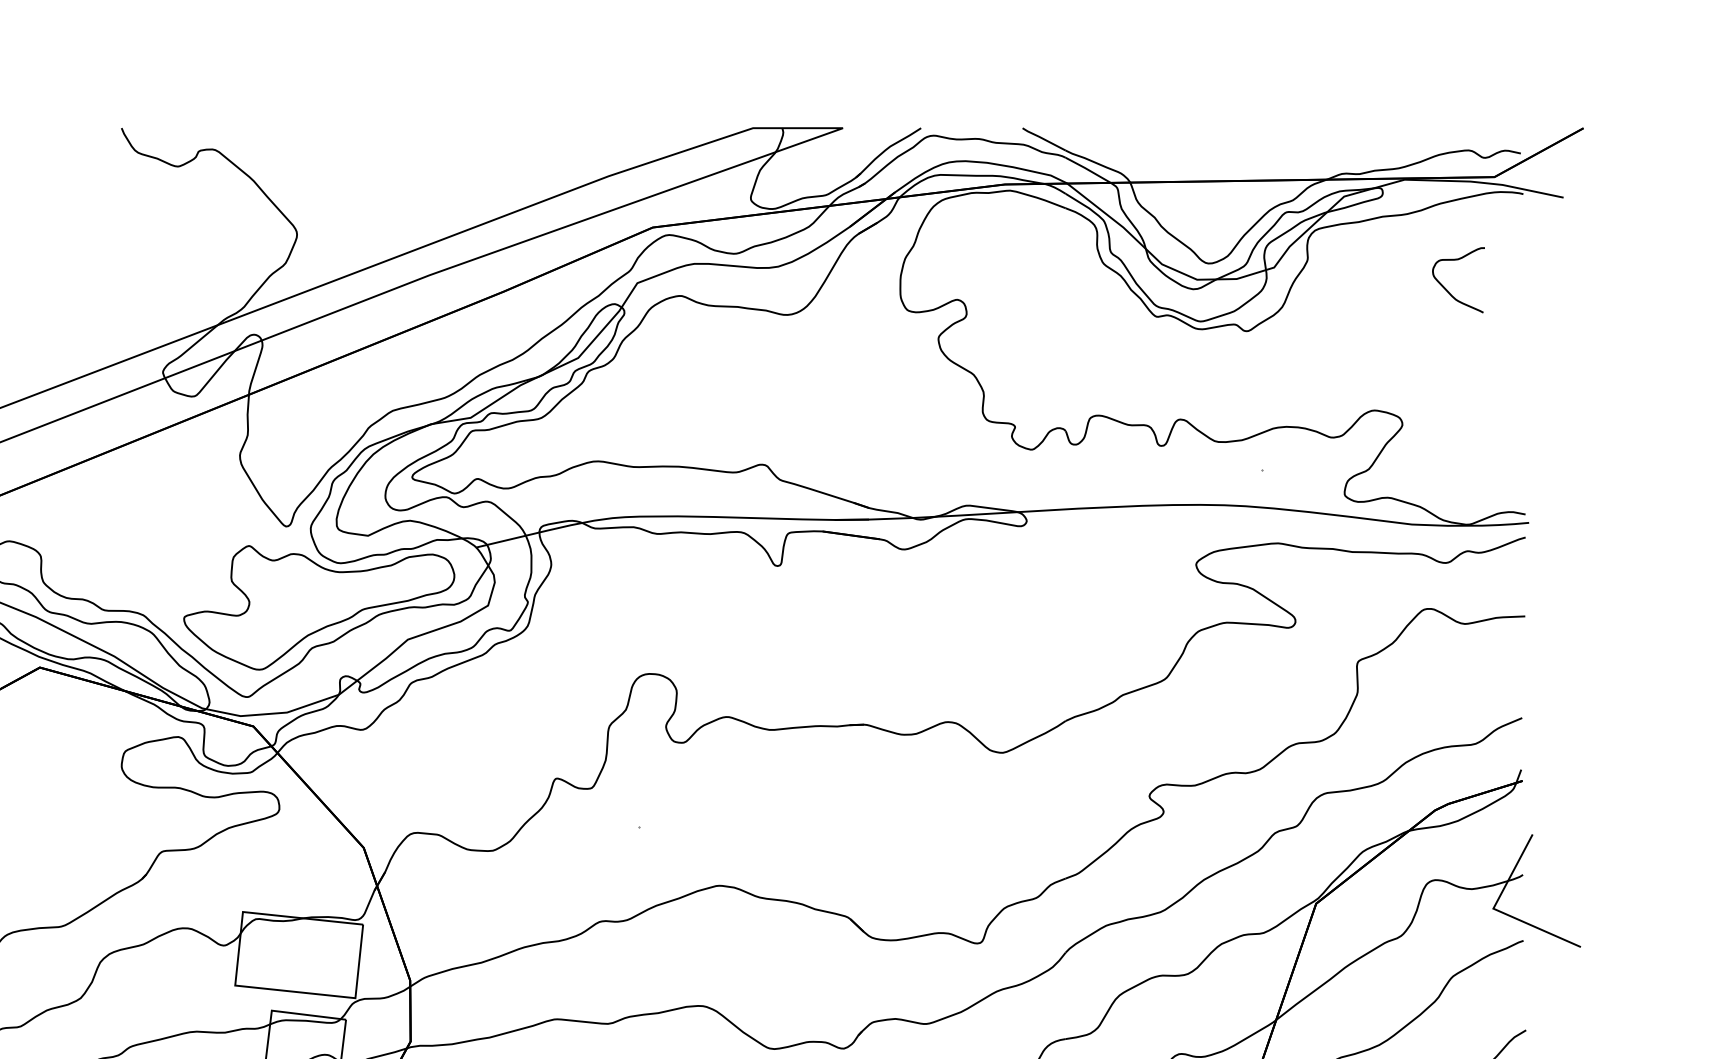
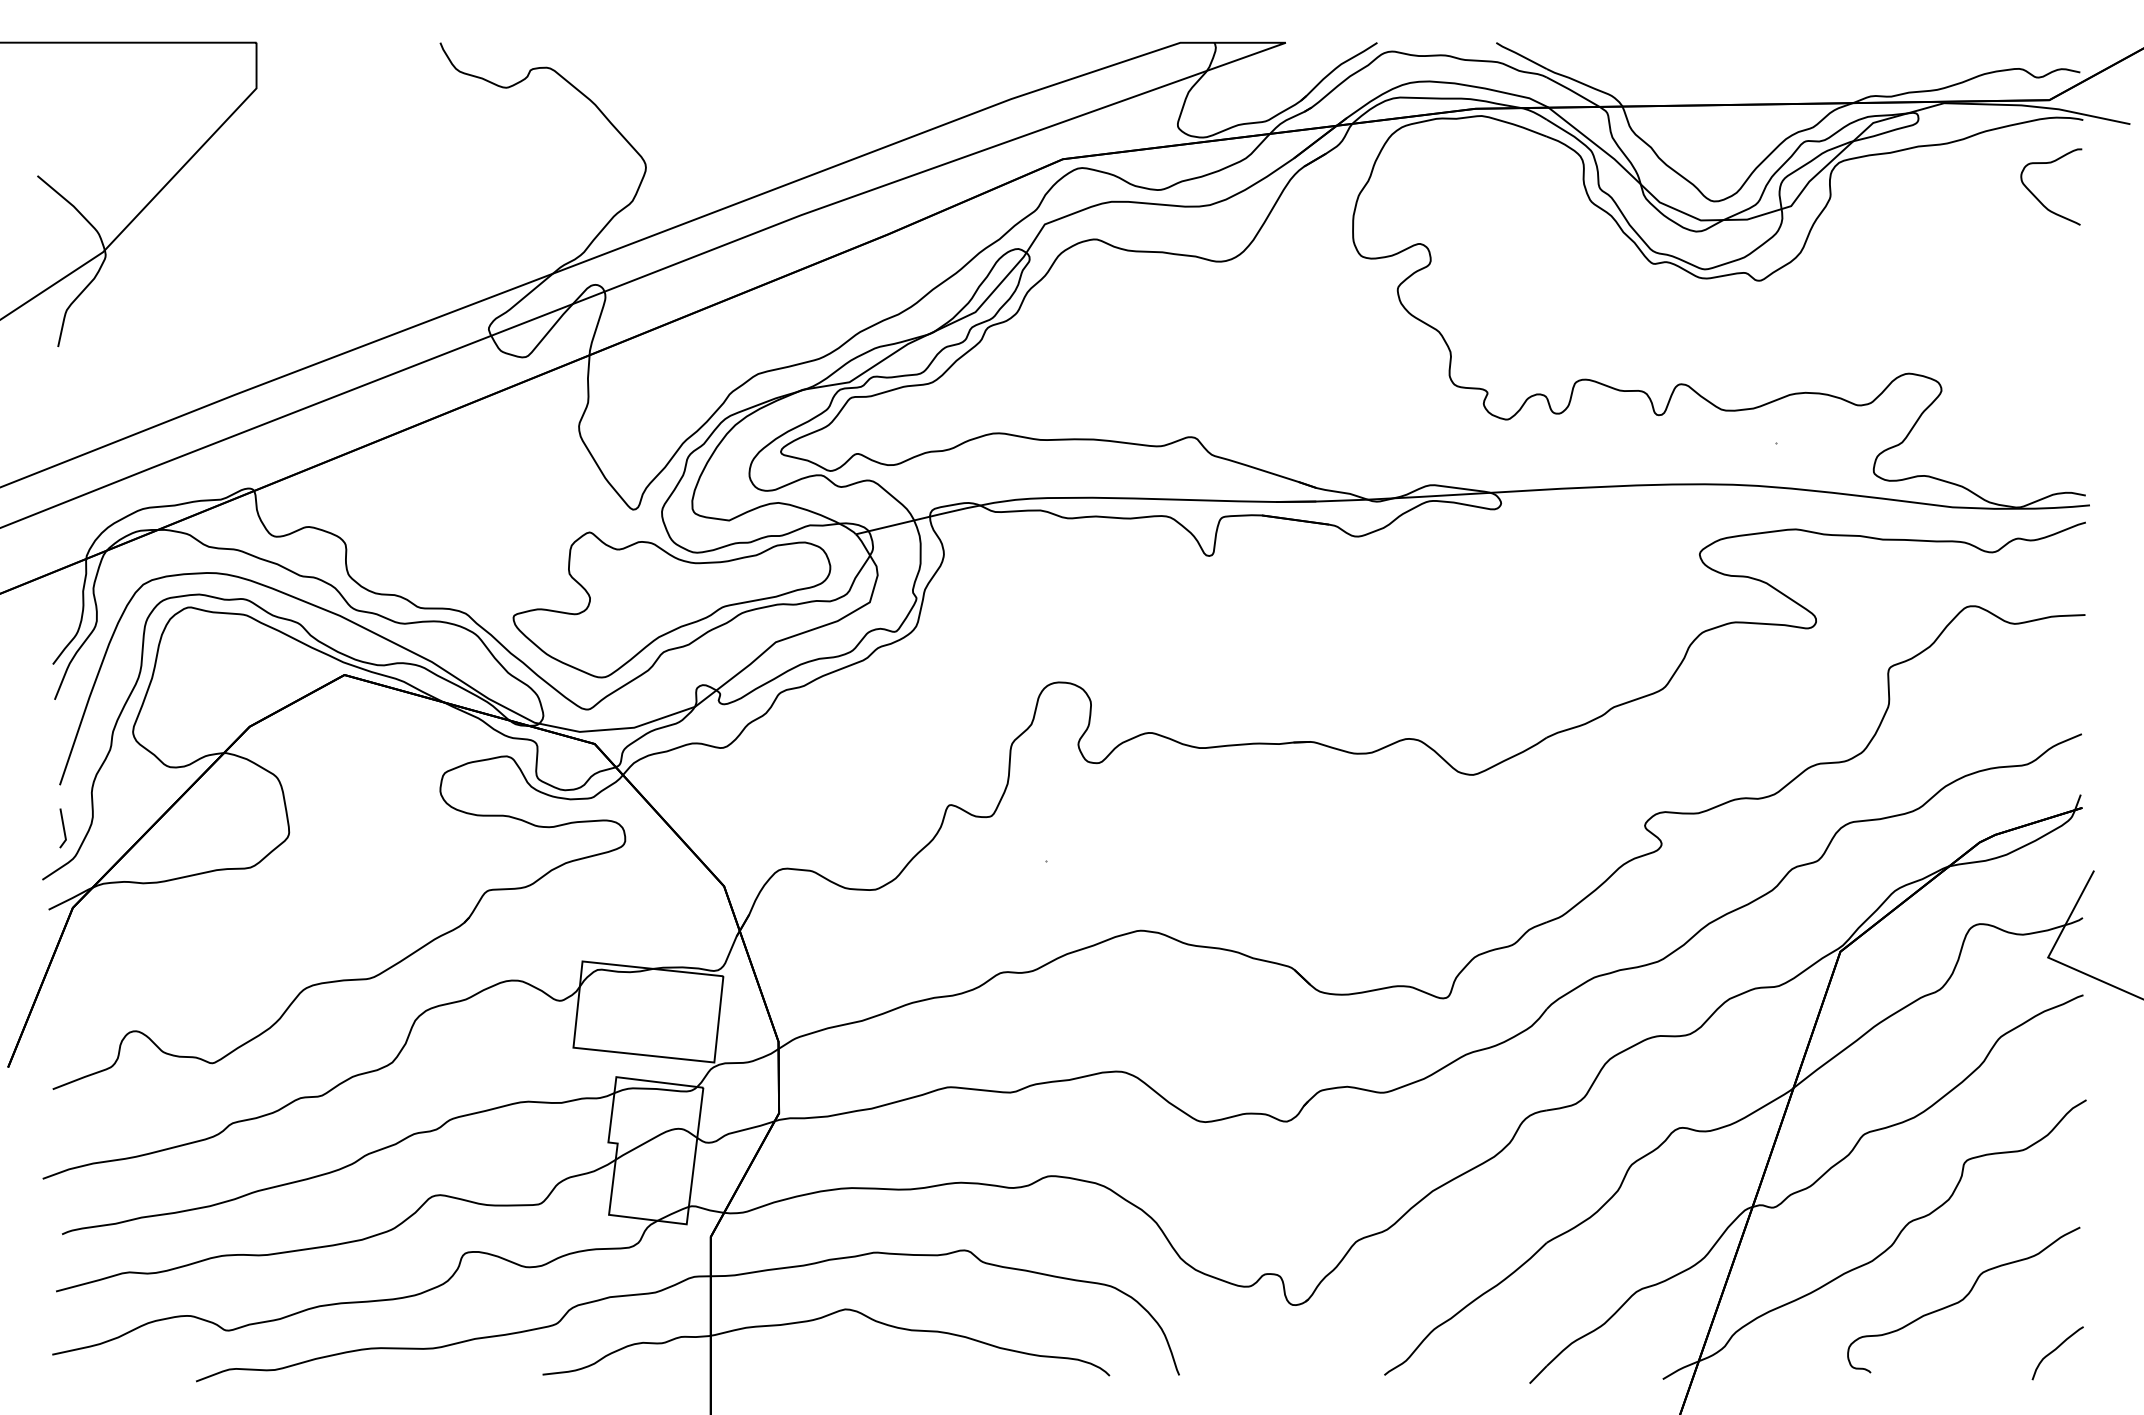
curve: (1447, 290) -> (2038, 198), moved

